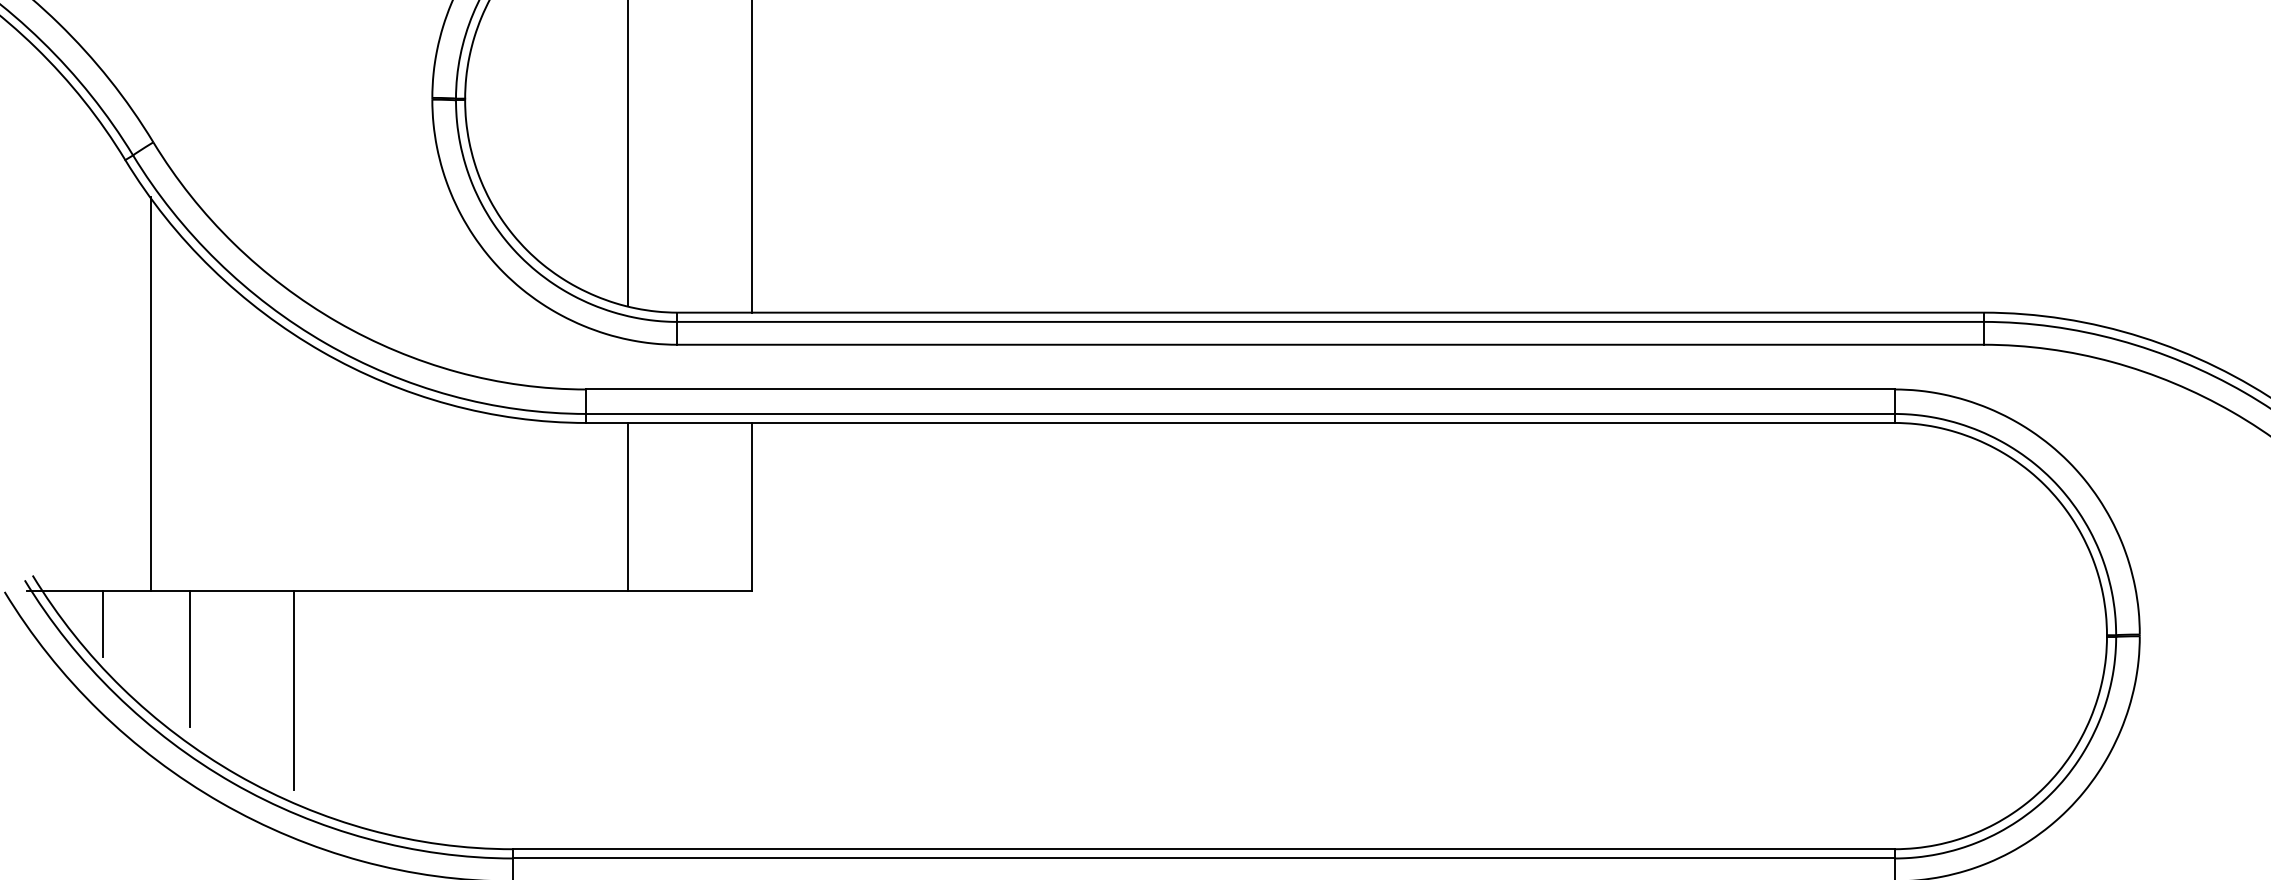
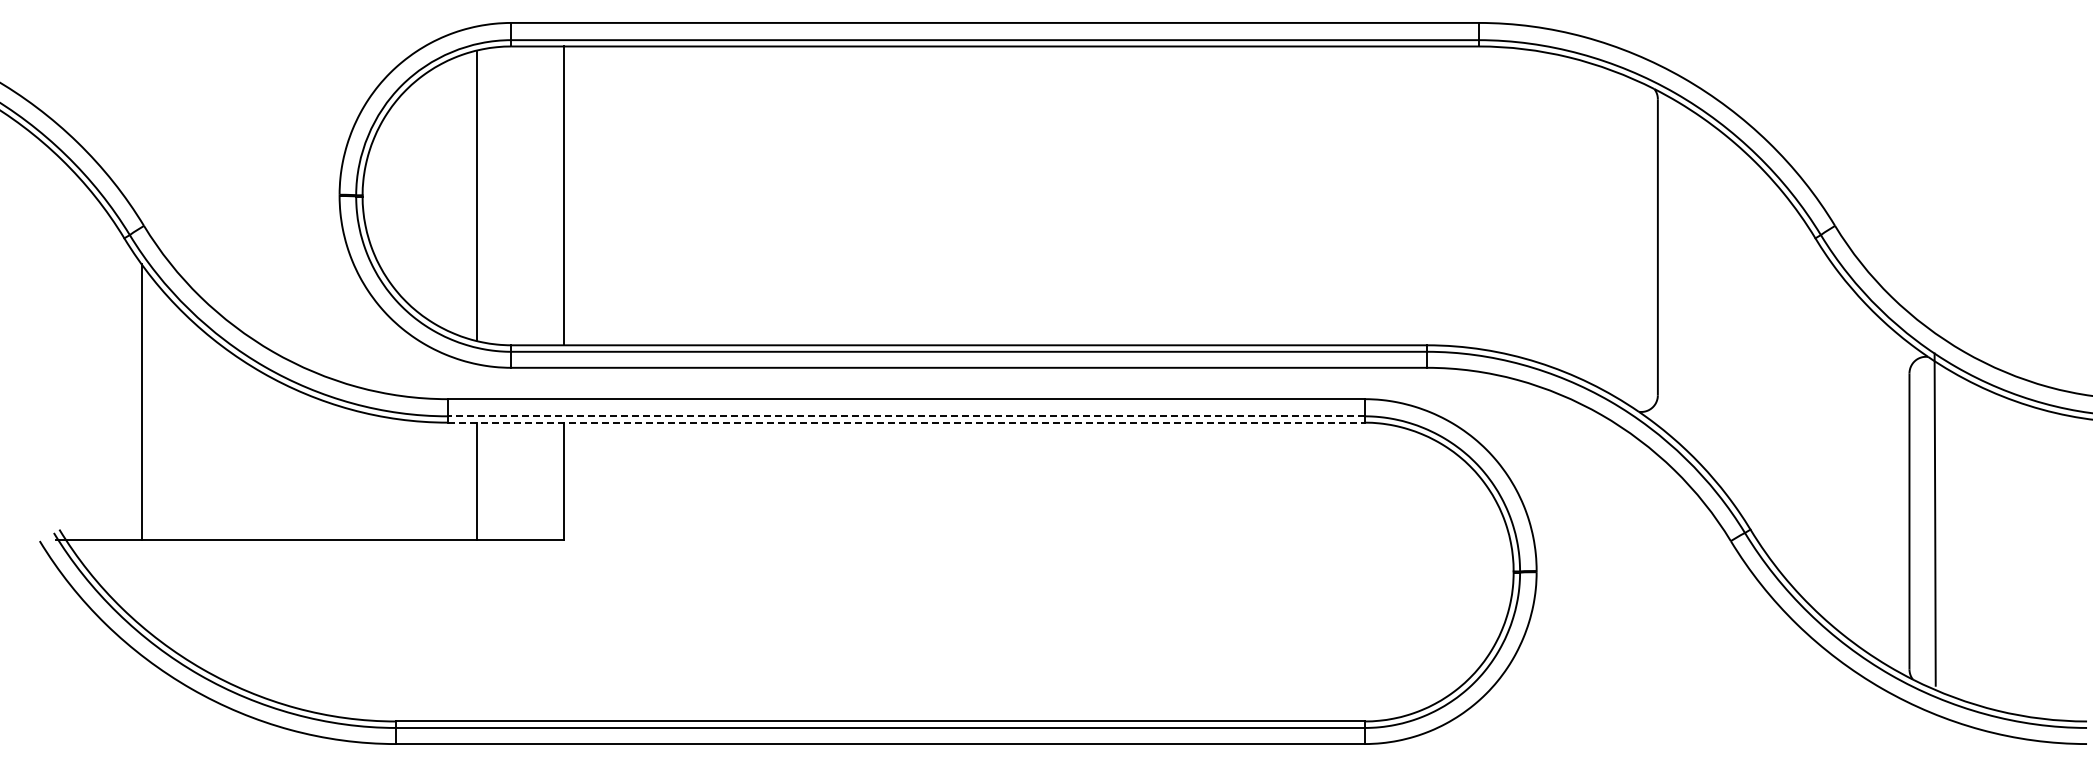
line: (1240, 414) -> (906, 416), solid -> dashed
line: (1240, 422) -> (906, 422), solid -> dashed
line: (104, 623) -> (109, 563), removed
line: (189, 658) -> (169, 587), removed
line: (293, 689) -> (242, 609), removed

